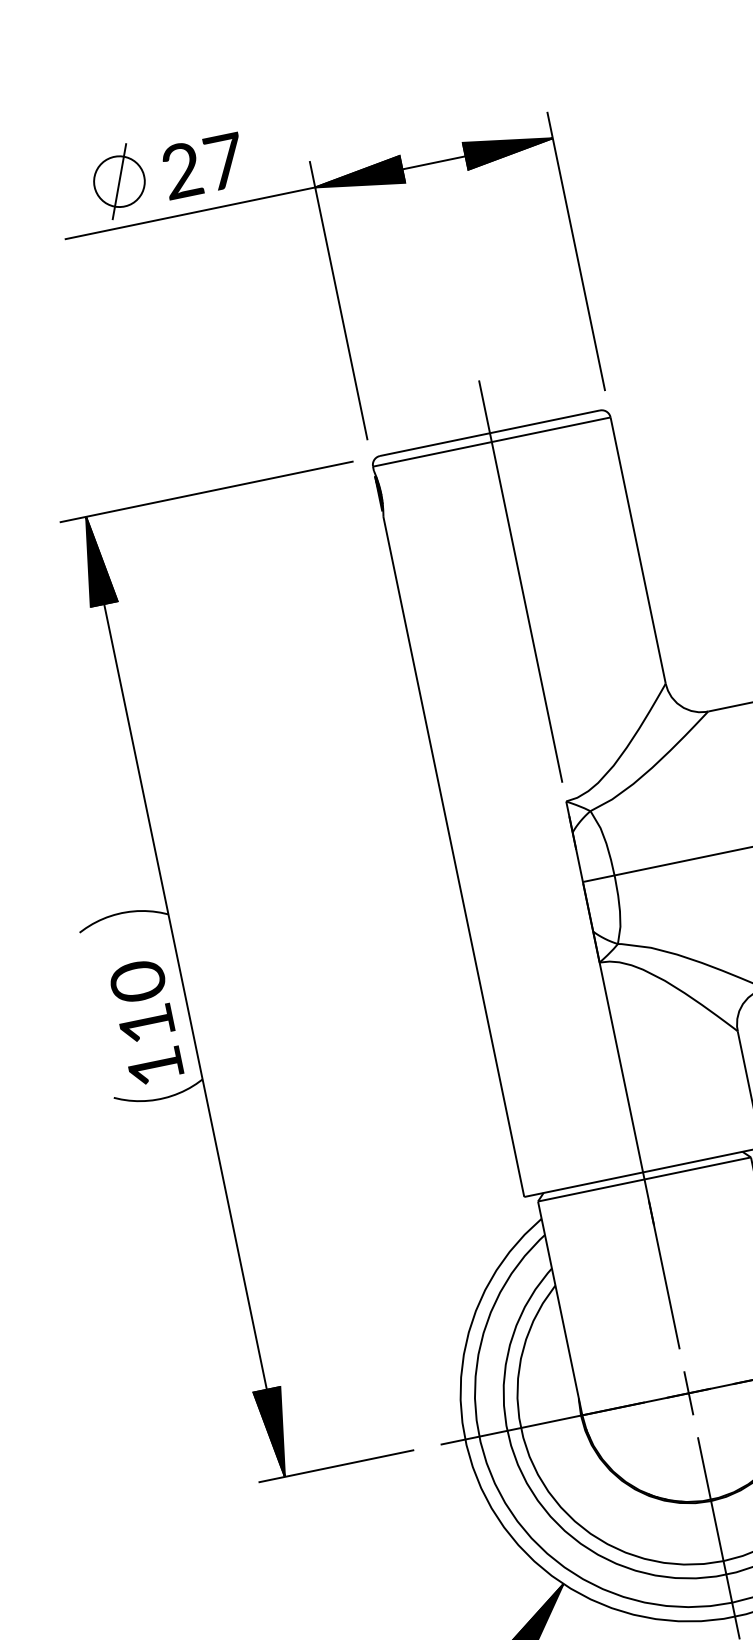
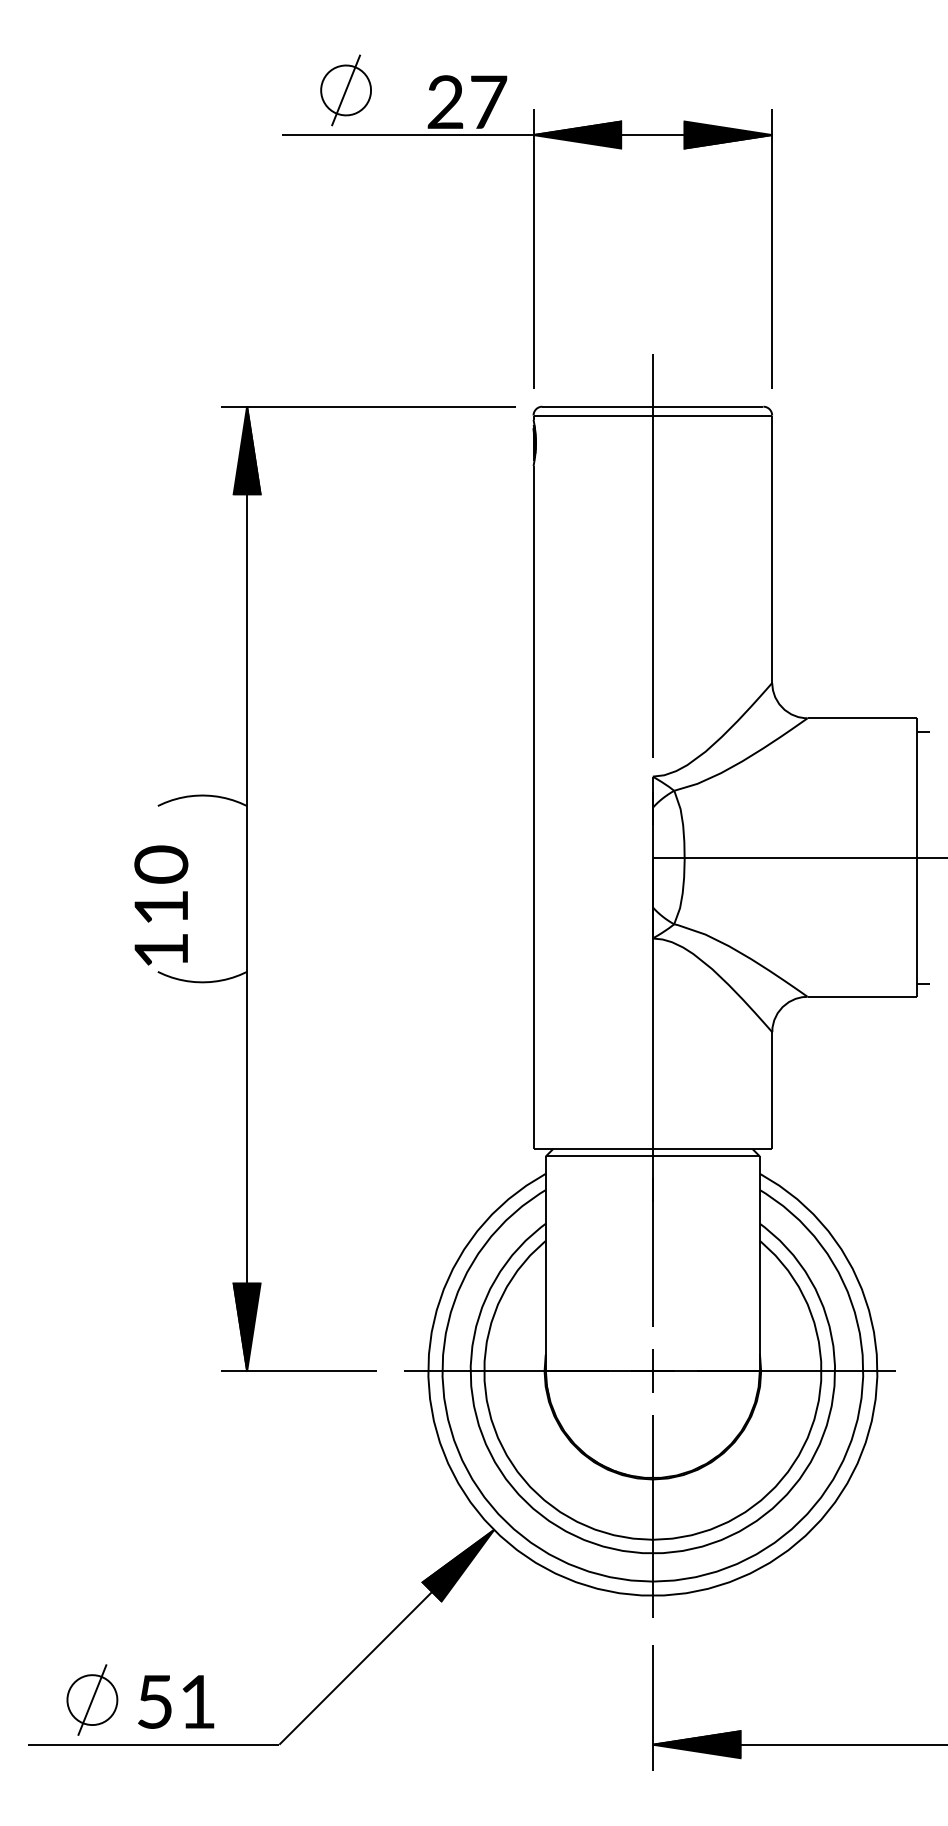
text: (203, 165) -> (467, 101), moved
text: (146, 1022) -> (161, 905), moved

